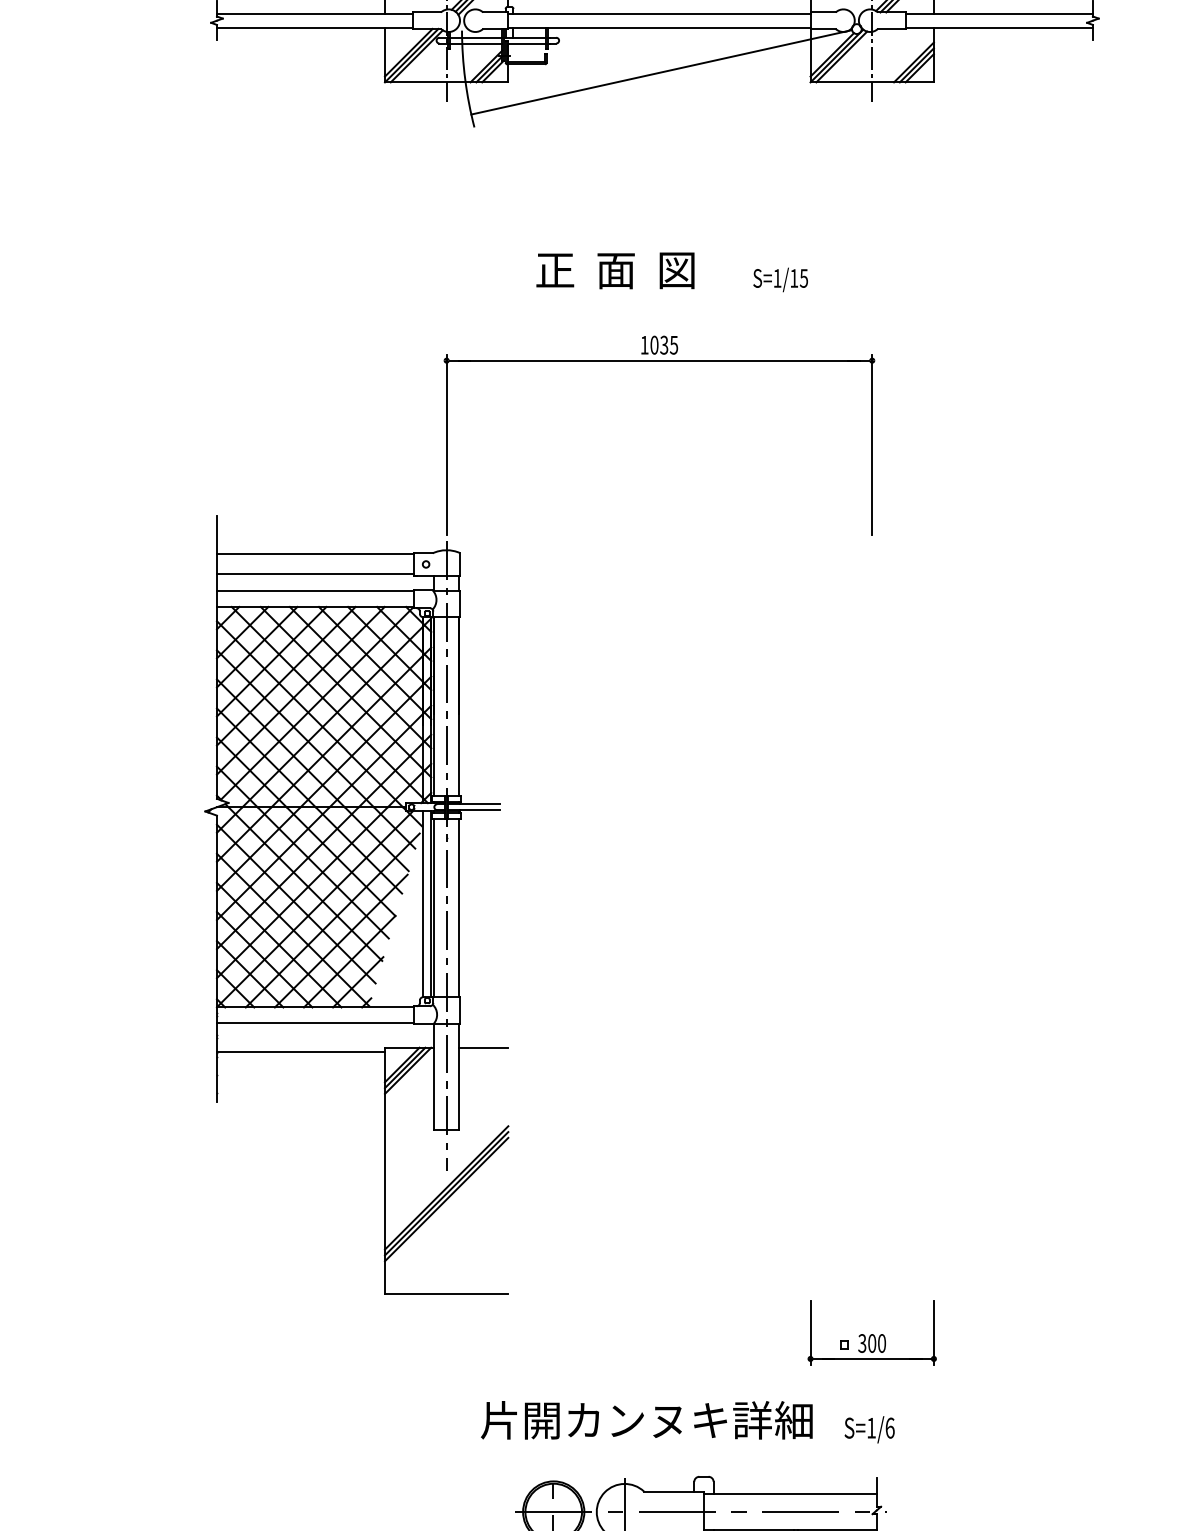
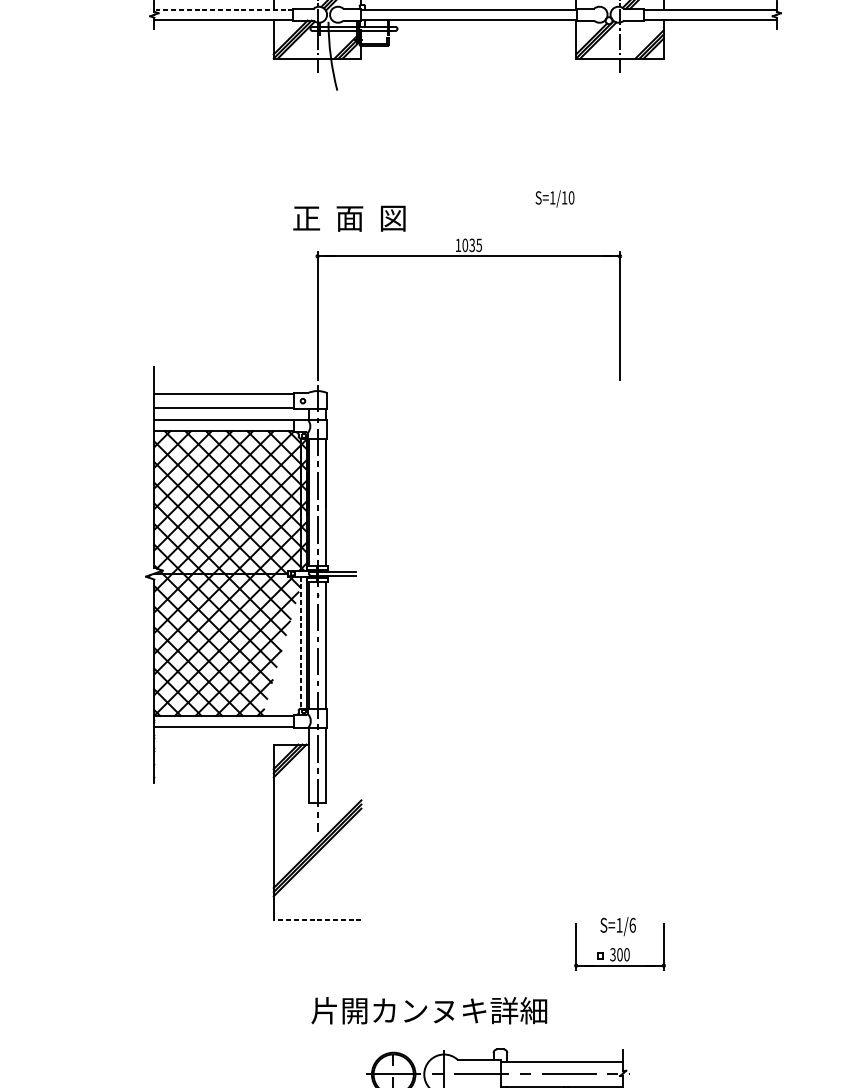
line: (314, 13) -> (223, 9), solid -> dashed
line: (661, 72) -> (470, 51), removed
text: (615, 270) -> (349, 218), moved
text: (803, 278) -> (571, 197), S=1/15 -> S=1/10
line: (423, 904) -> (301, 642), solid -> dashed
line: (483, 1047) -> (343, 744), removed
line: (300, 1051) -> (213, 747), removed
line: (446, 1294) -> (317, 919), solid -> dashed
text: (646, 1420) -> (429, 1010), moved
text: (869, 1429) -> (618, 926), moved

